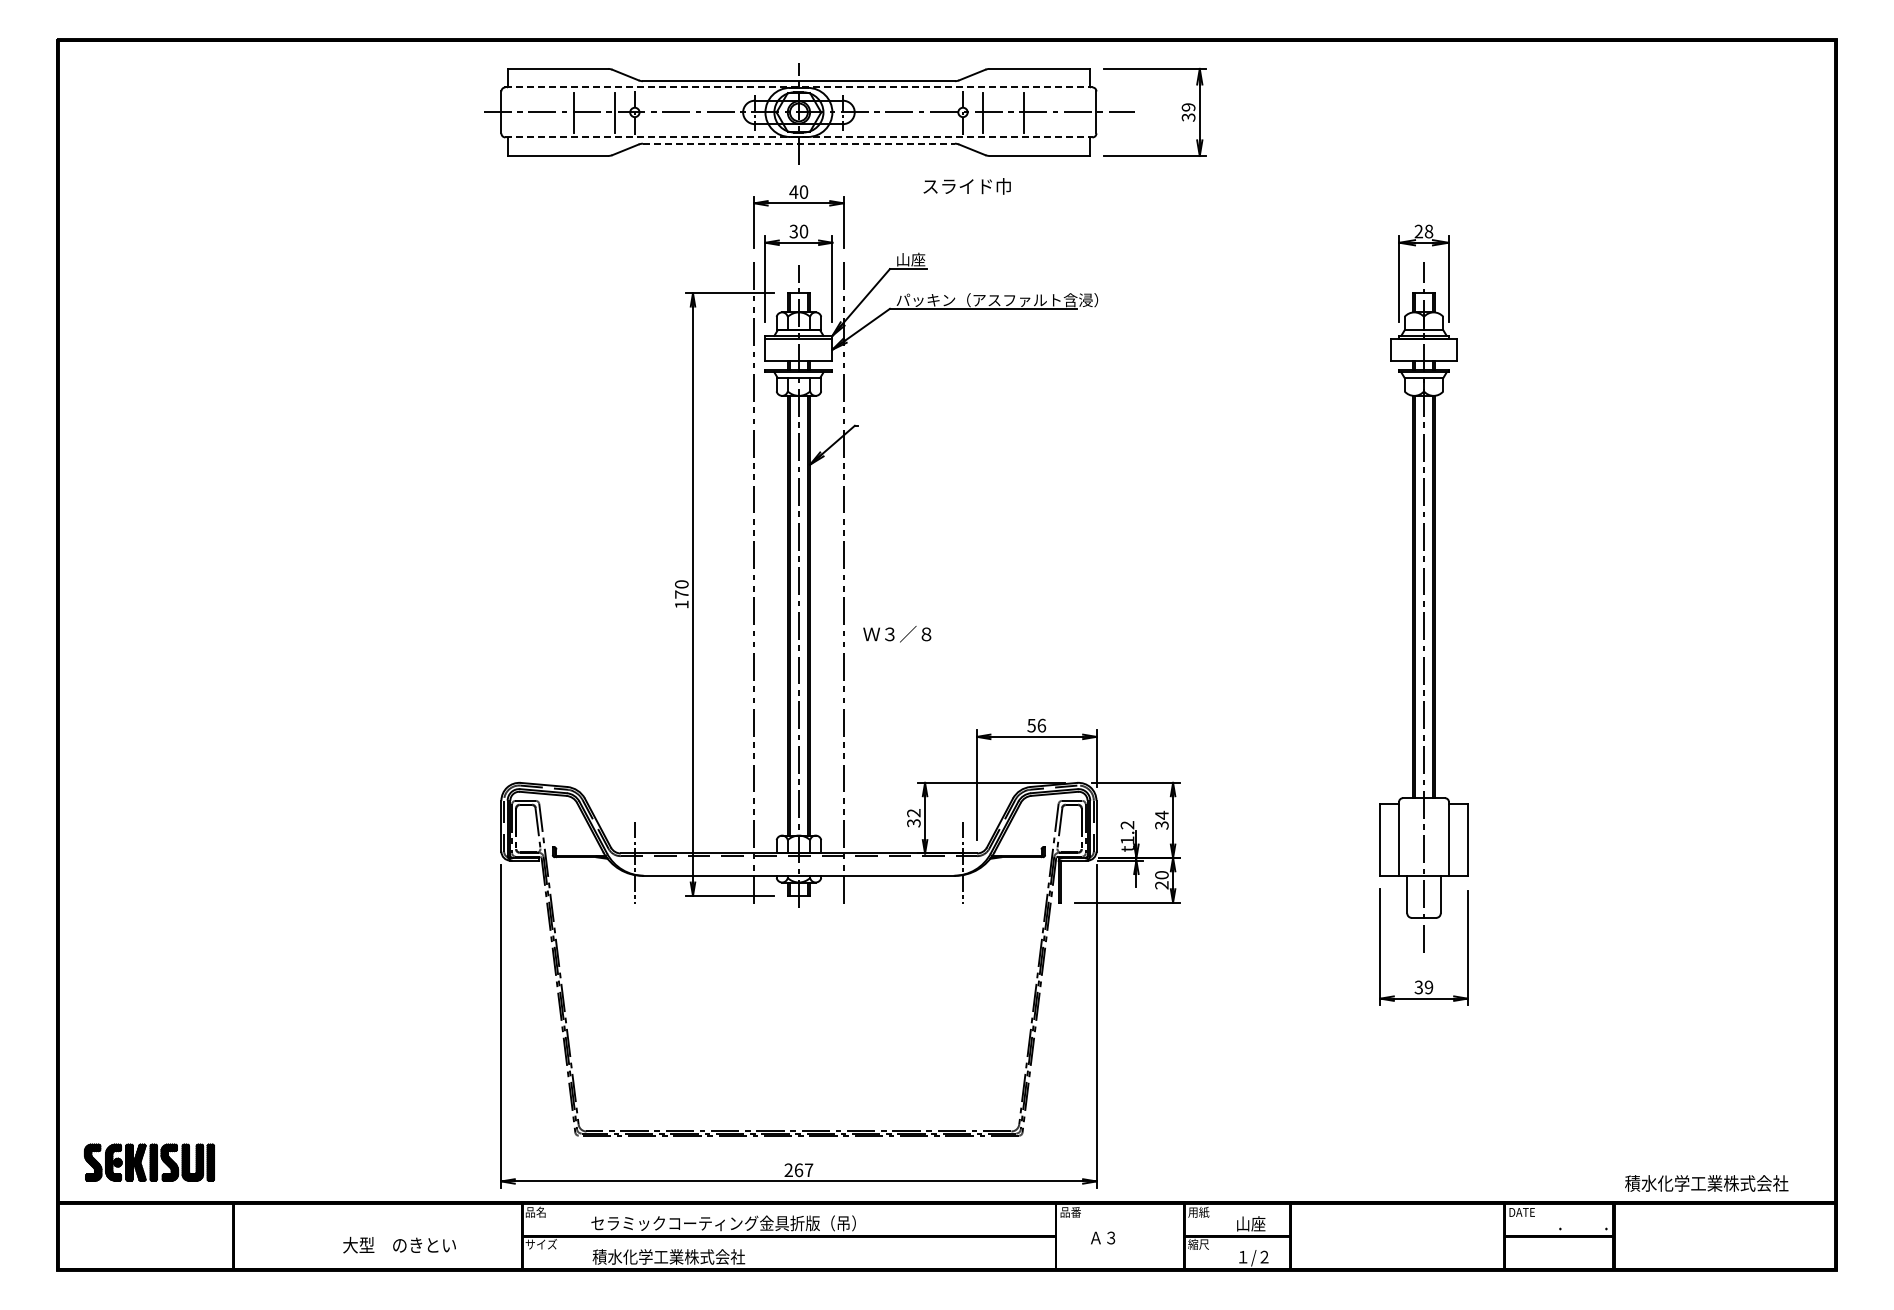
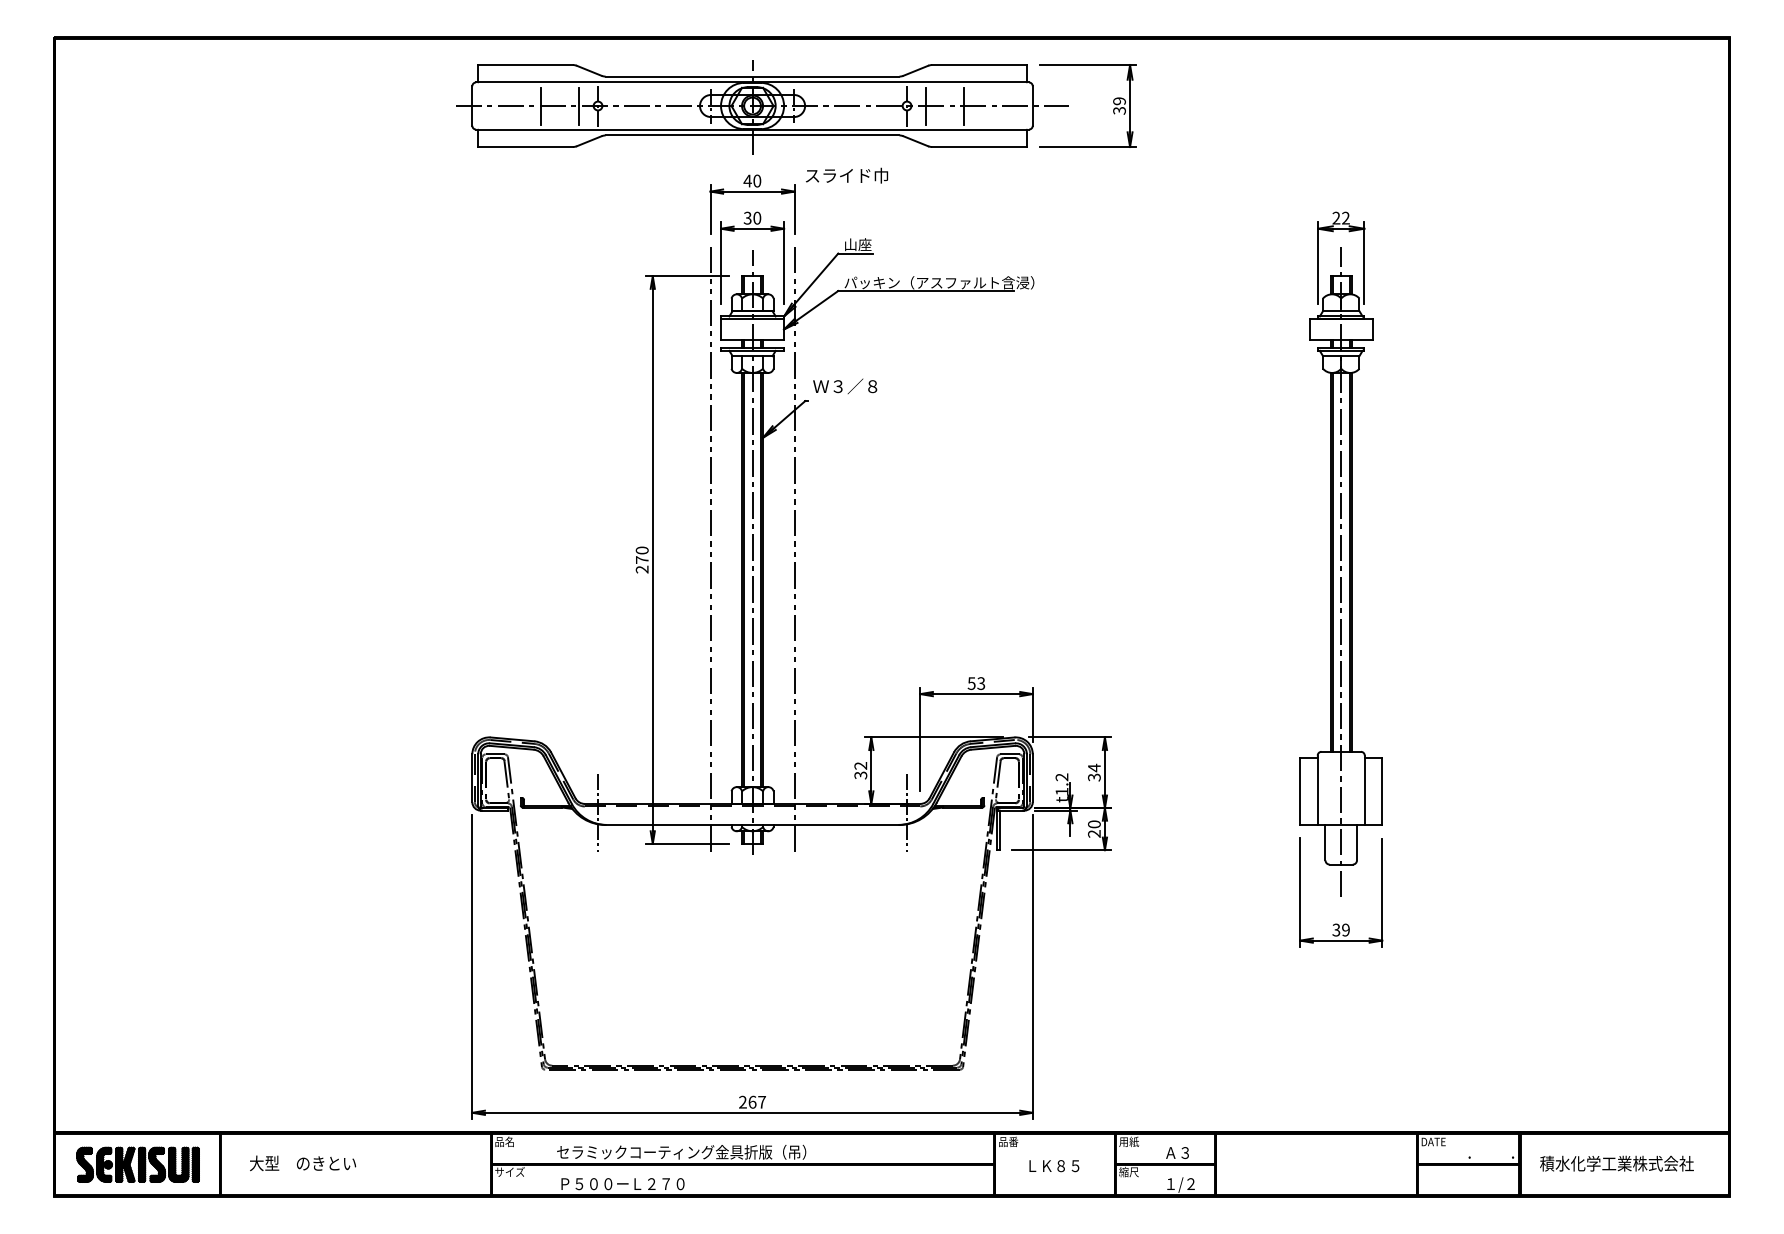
line: (798, 87) -> (752, 82), dashed -> solid
line: (798, 137) -> (752, 129), dashed -> solid
line: (799, 143) -> (753, 135), dashed -> solid
text: (966, 186) -> (846, 175), moved
text: (1428, 231) -> (1345, 218), 28 -> 22
text: (681, 604) -> (641, 569), 170 -> 270
text: (897, 634) -> (845, 386), moved
text: (1041, 725) -> (981, 683), 56 -> 53
part: (149, 1162) -> (138, 1164), moved
text: (1706, 1183) -> (1616, 1163), moved
text: (1251, 1223) -> (1178, 1152), 山座 -> Ａ３
text: (1118, 1237) -> (1053, 1165), Ａ３ -> ＬＫ８５
text: (399, 1244) -> (302, 1162), moved
text: (668, 1256) -> (629, 1183), 積水化学工業株式会社 -> Ｐ５００ーＬ２７０

